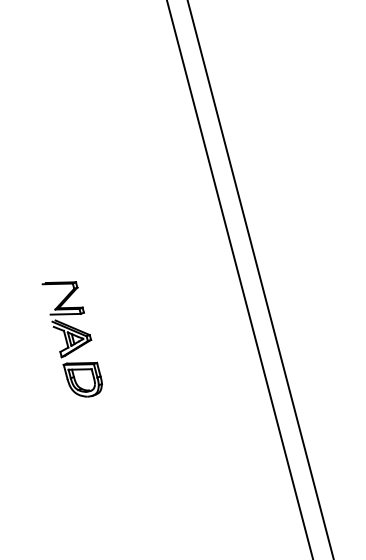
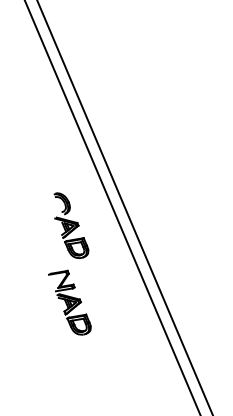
part: (141, 211) -> (71, 225), added
part: (71, 337) -> (69, 302), moved

